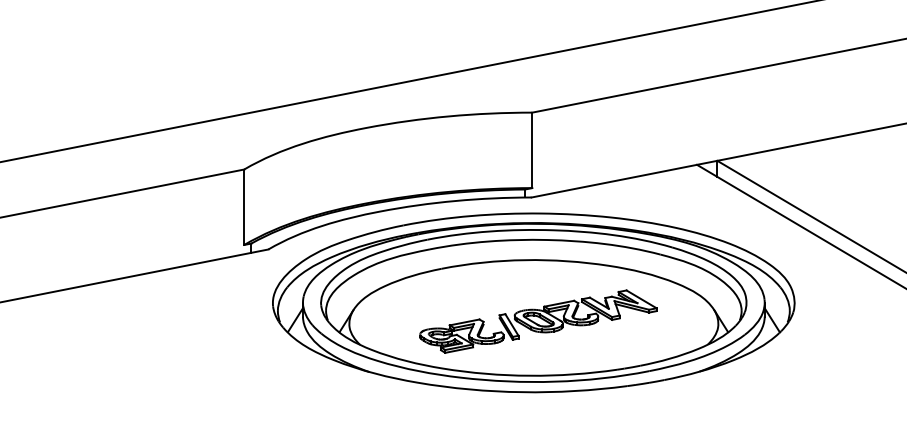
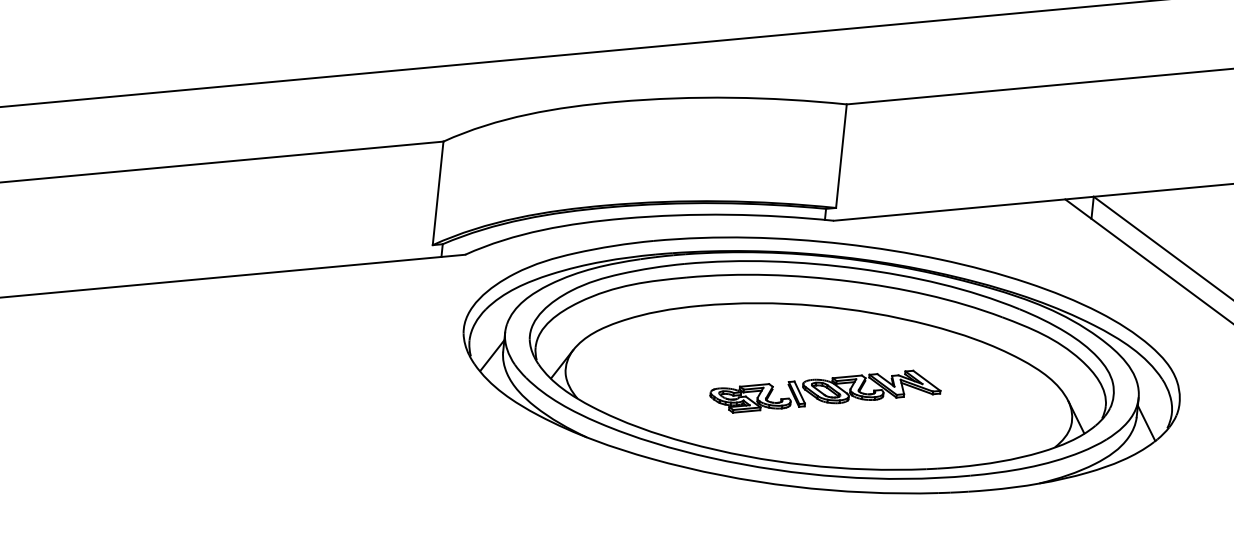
part: (538, 321) -> (825, 391), size x0.7

